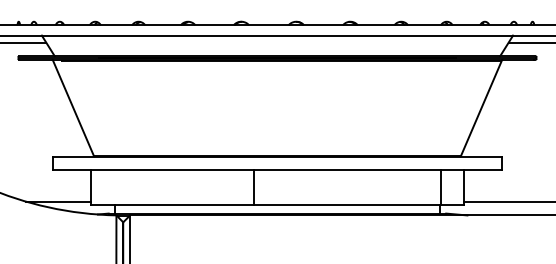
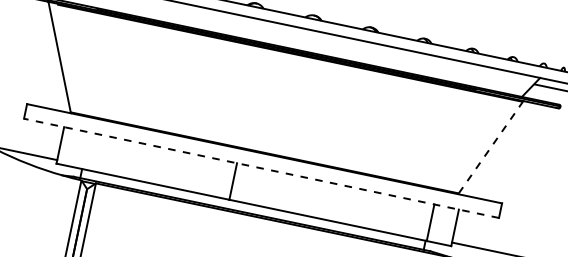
line: (481, 108) -> (490, 147), solid -> dashed
line: (277, 170) -> (261, 168), solid -> dashed

